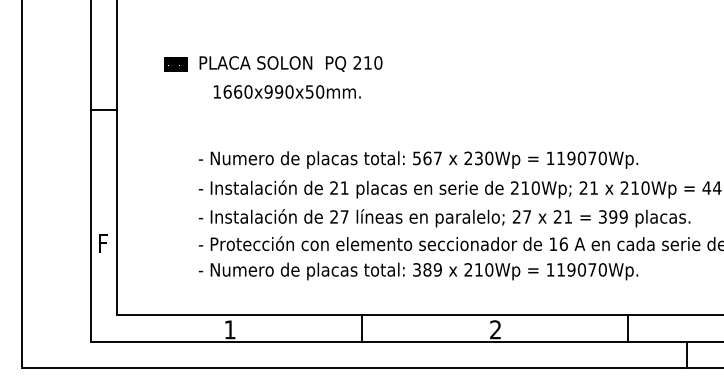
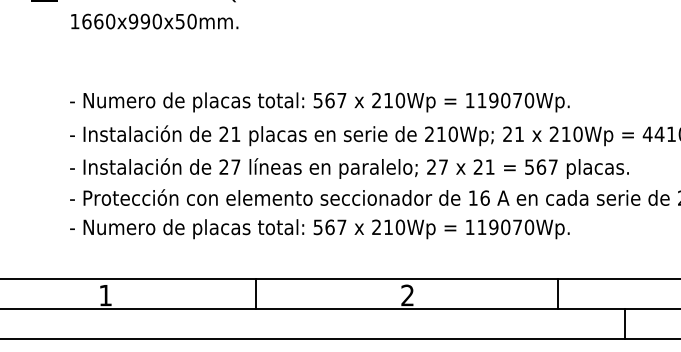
text: (286, 91) -> (153, 21), moved
text: (478, 158) -> (388, 100), 230Wp -> 210Wp
text: (613, 216) -> (541, 166), 399 -> 567
text: (427, 269) -> (330, 226), 389 -> 567

